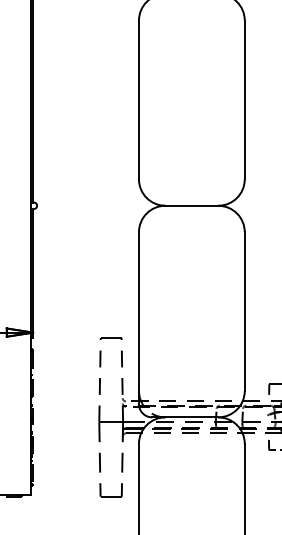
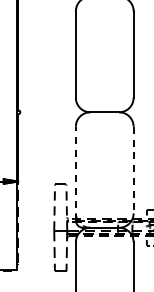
line: (244, 312) -> (133, 170), solid -> dashed
line: (138, 317) -> (75, 173), solid -> dashed

